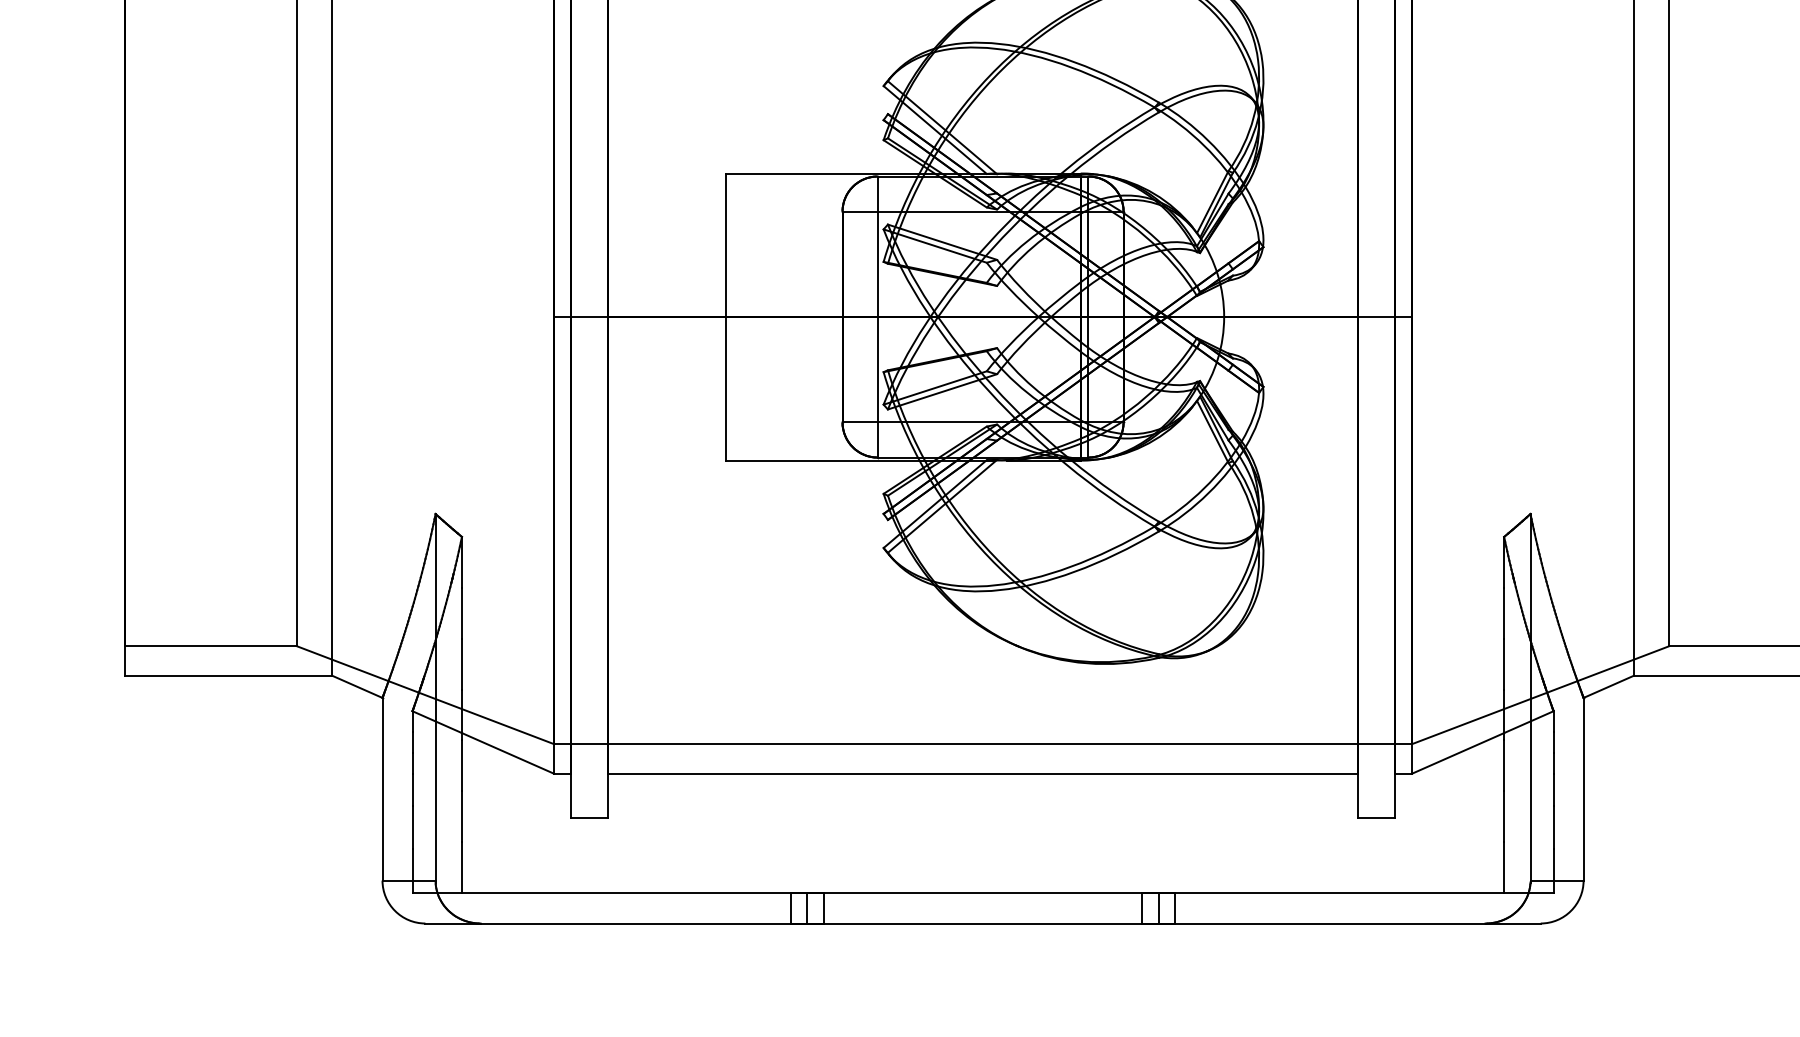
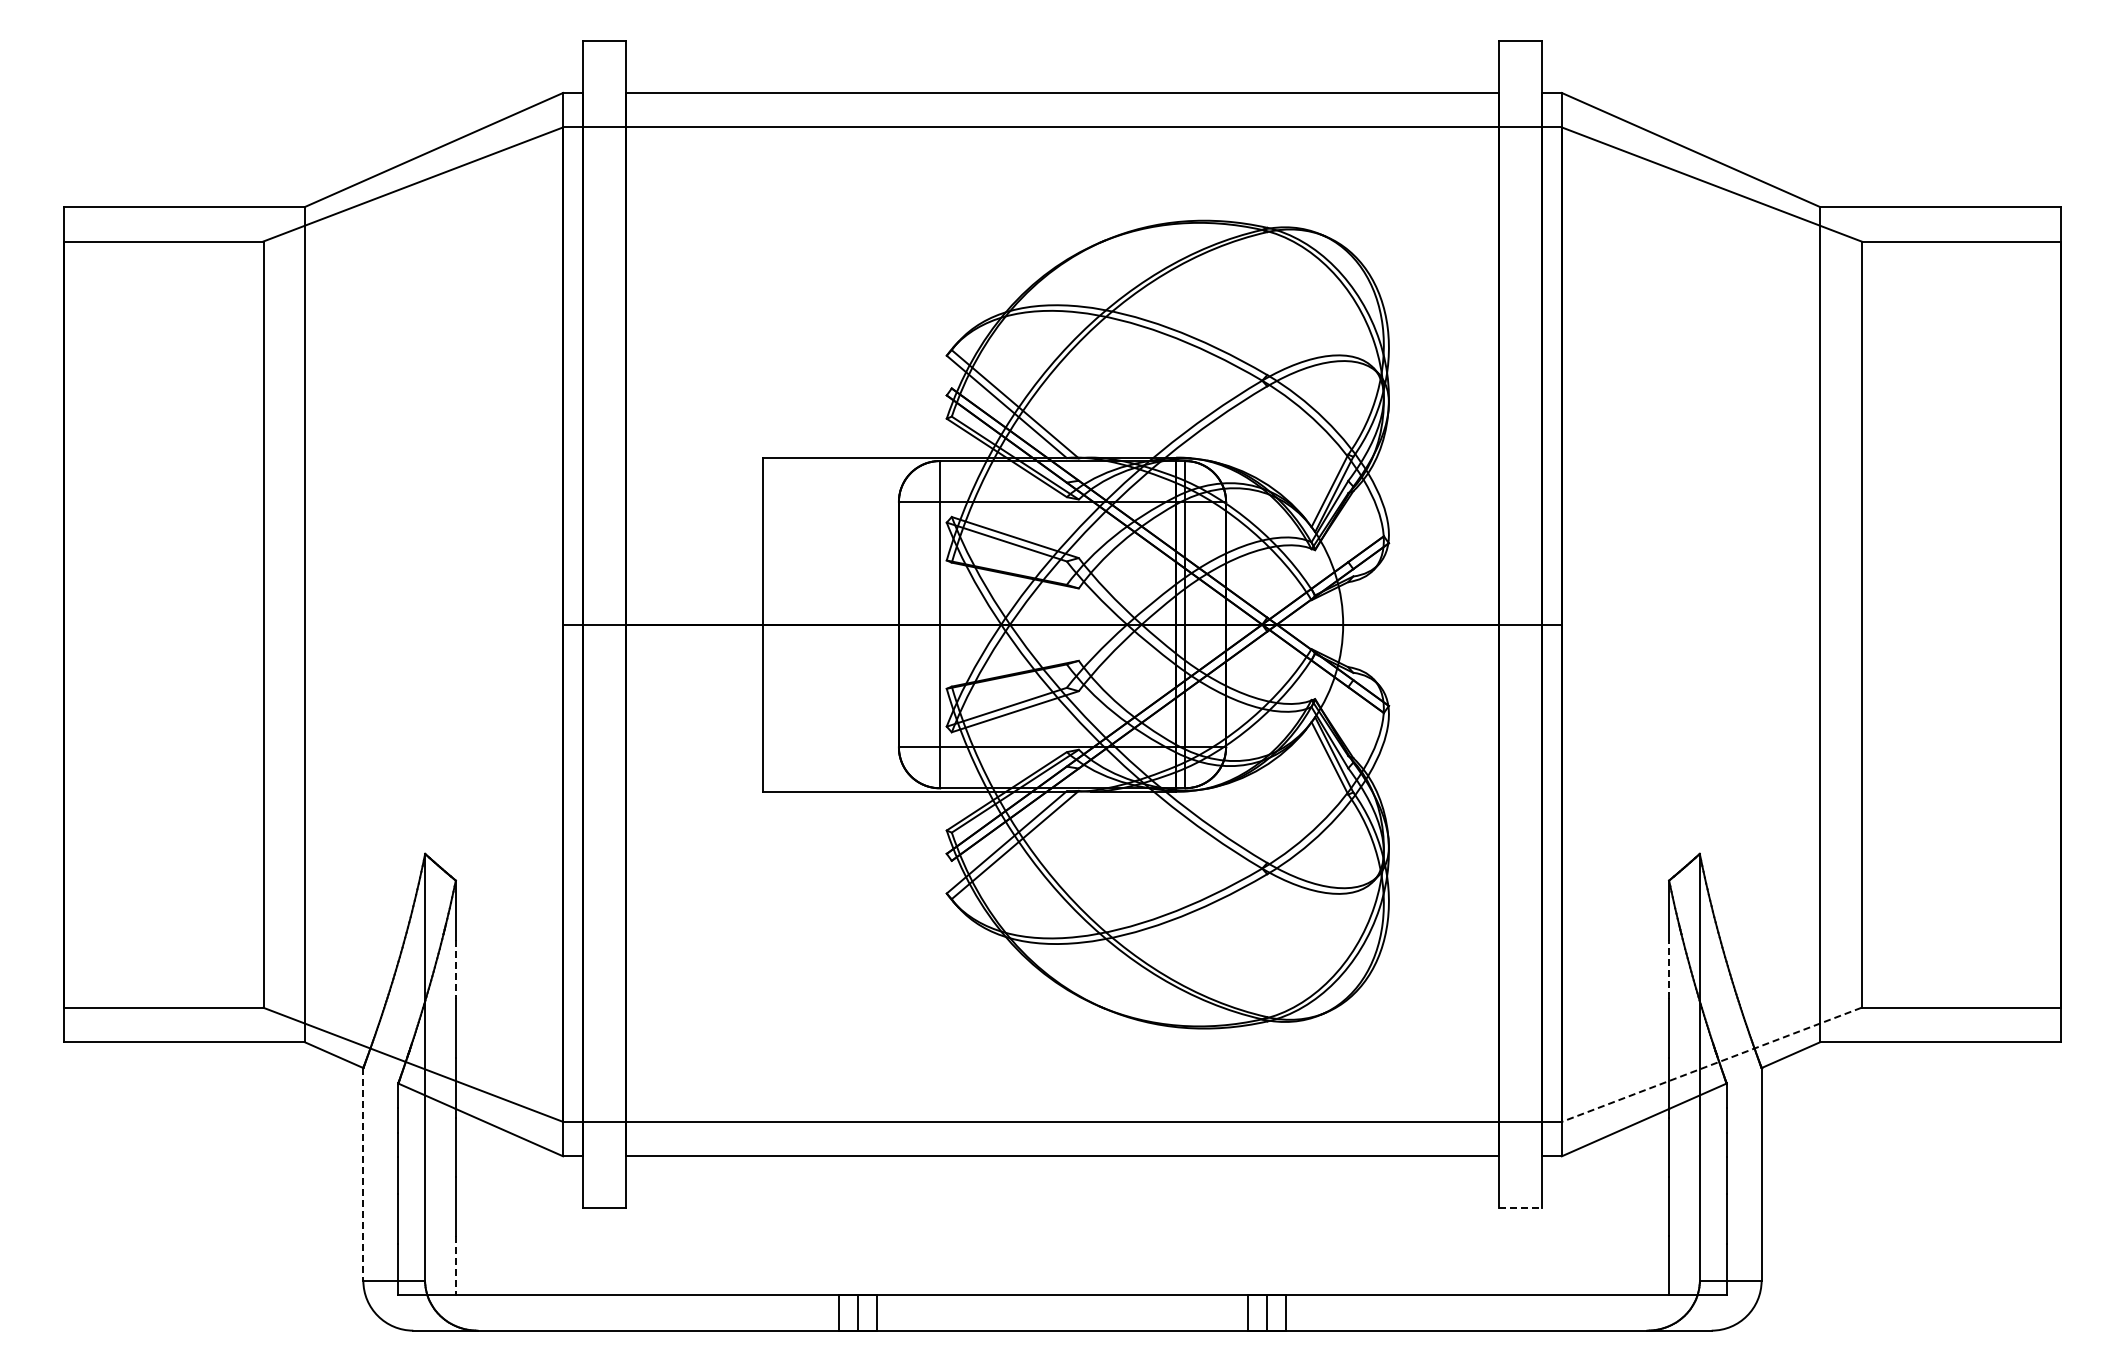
line: (461, 613) -> (455, 969), solid -> dashed
line: (1504, 613) -> (1669, 969), solid -> dashed
line: (1540, 695) -> (1711, 1065), solid -> dashed
line: (382, 789) -> (363, 1174), solid -> dashed
line: (1376, 817) -> (1520, 1207), solid -> dashed
line: (461, 867) -> (455, 1265), solid -> dashed

